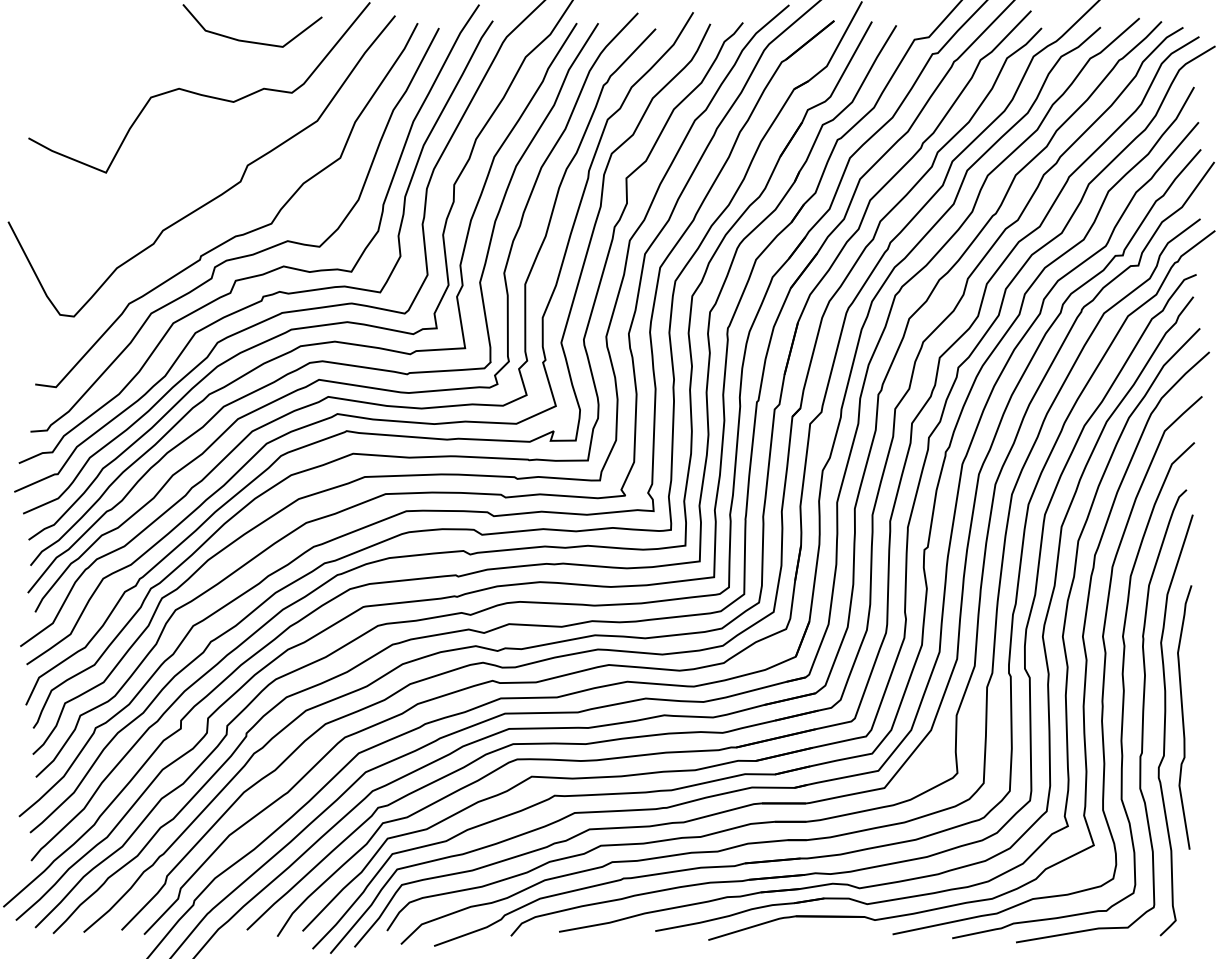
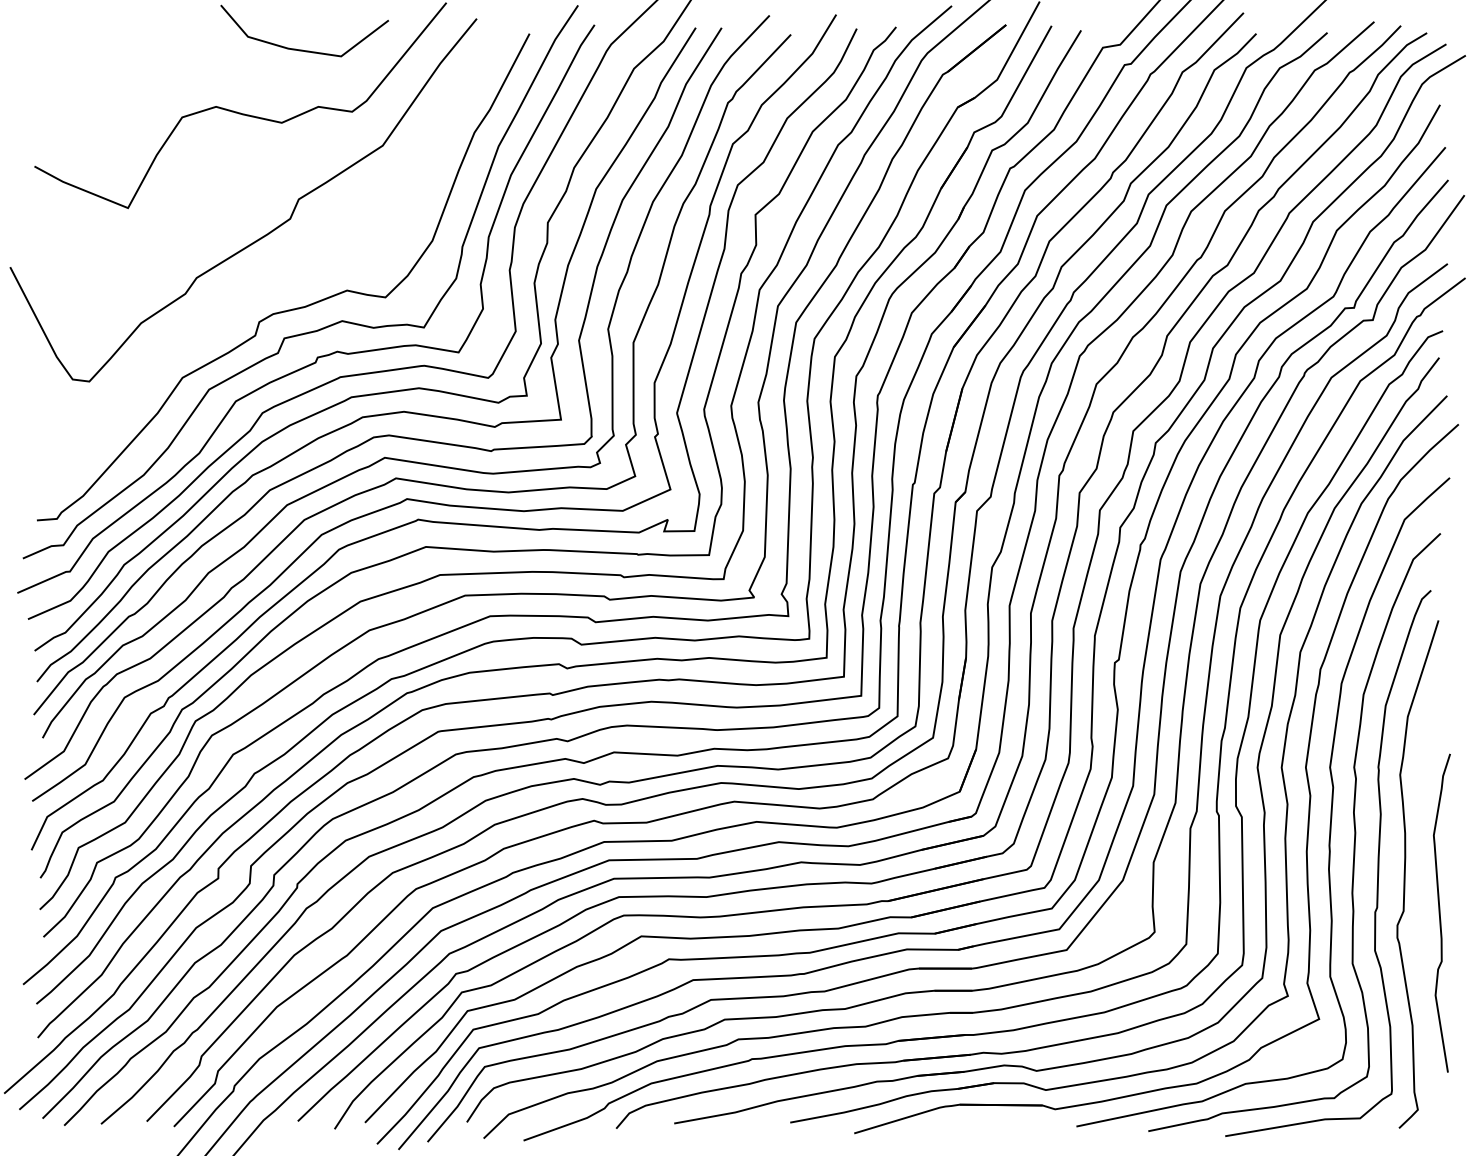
curve: (235, 235) -> (284, 283), removed
curve: (1183, 717) -> (1440, 913), moved

